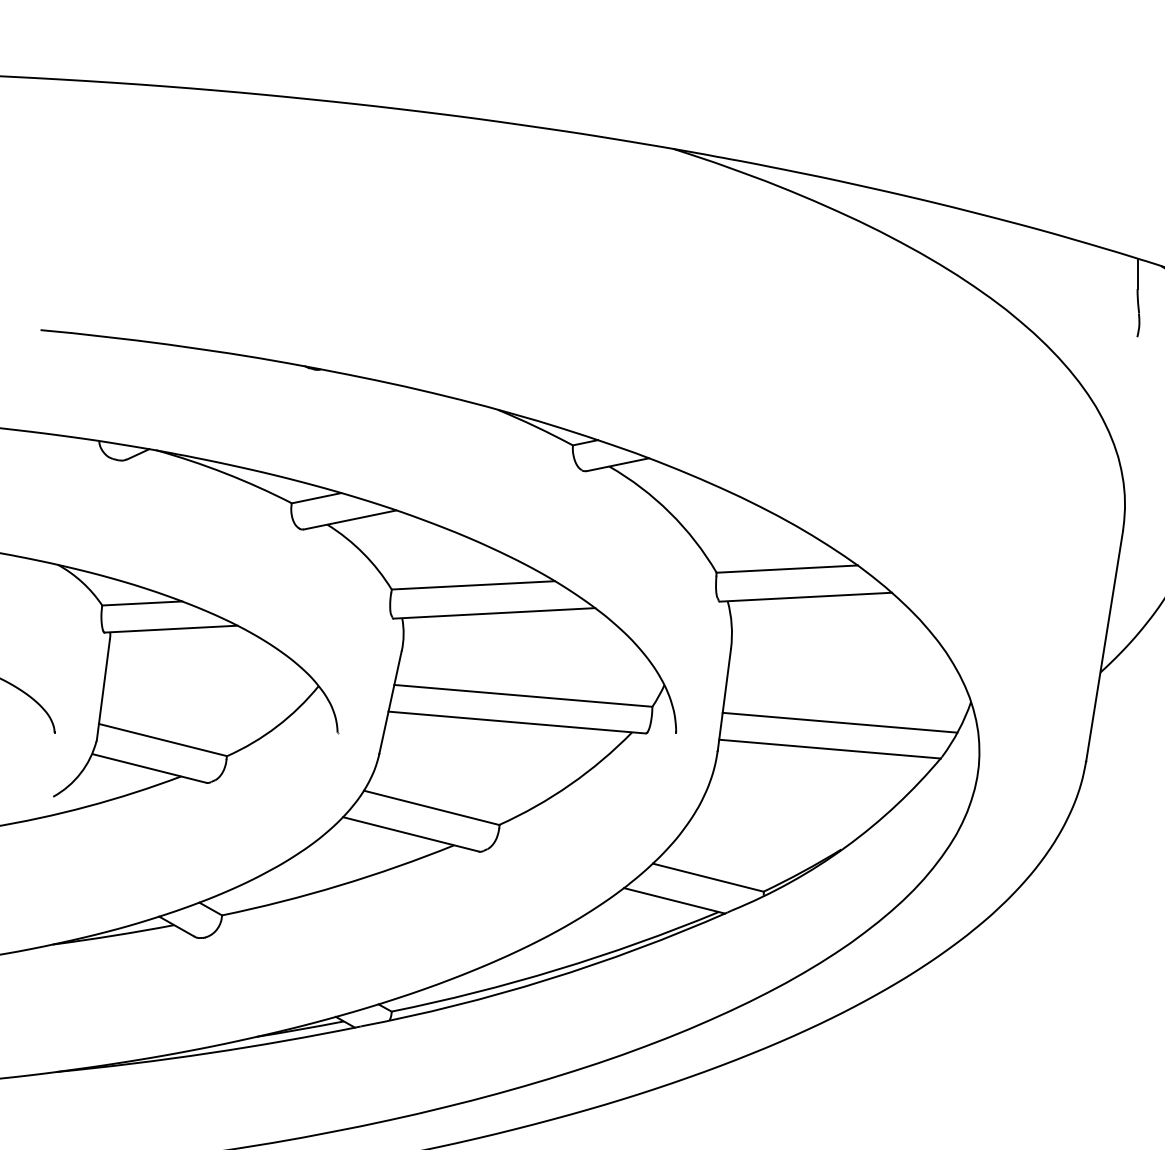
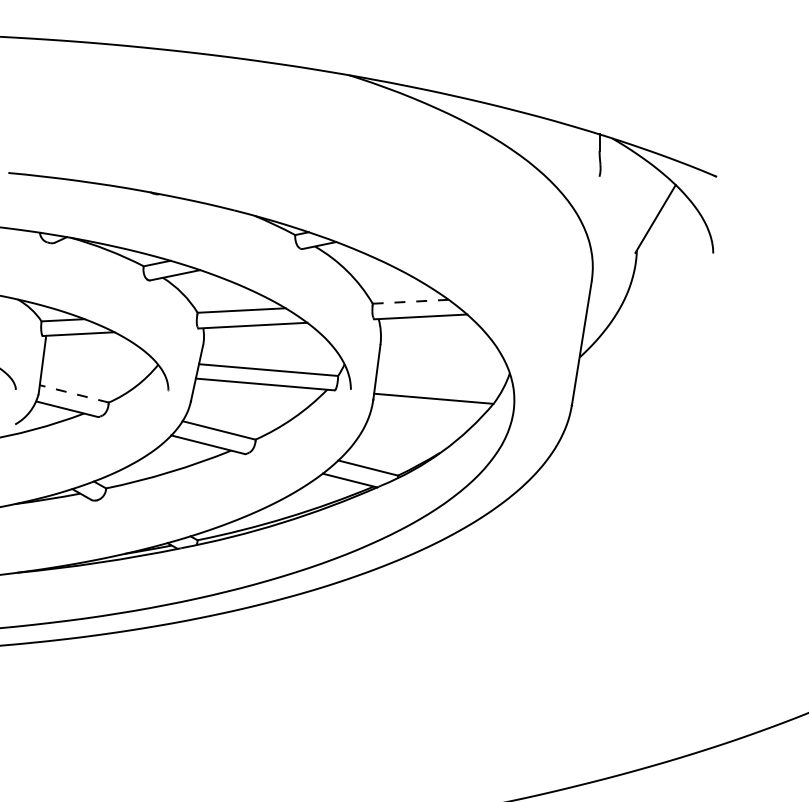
line: (786, 568) -> (410, 301), solid -> dashed
line: (840, 722) -> (439, 384), removed
line: (163, 739) -> (74, 393), solid -> dashed

